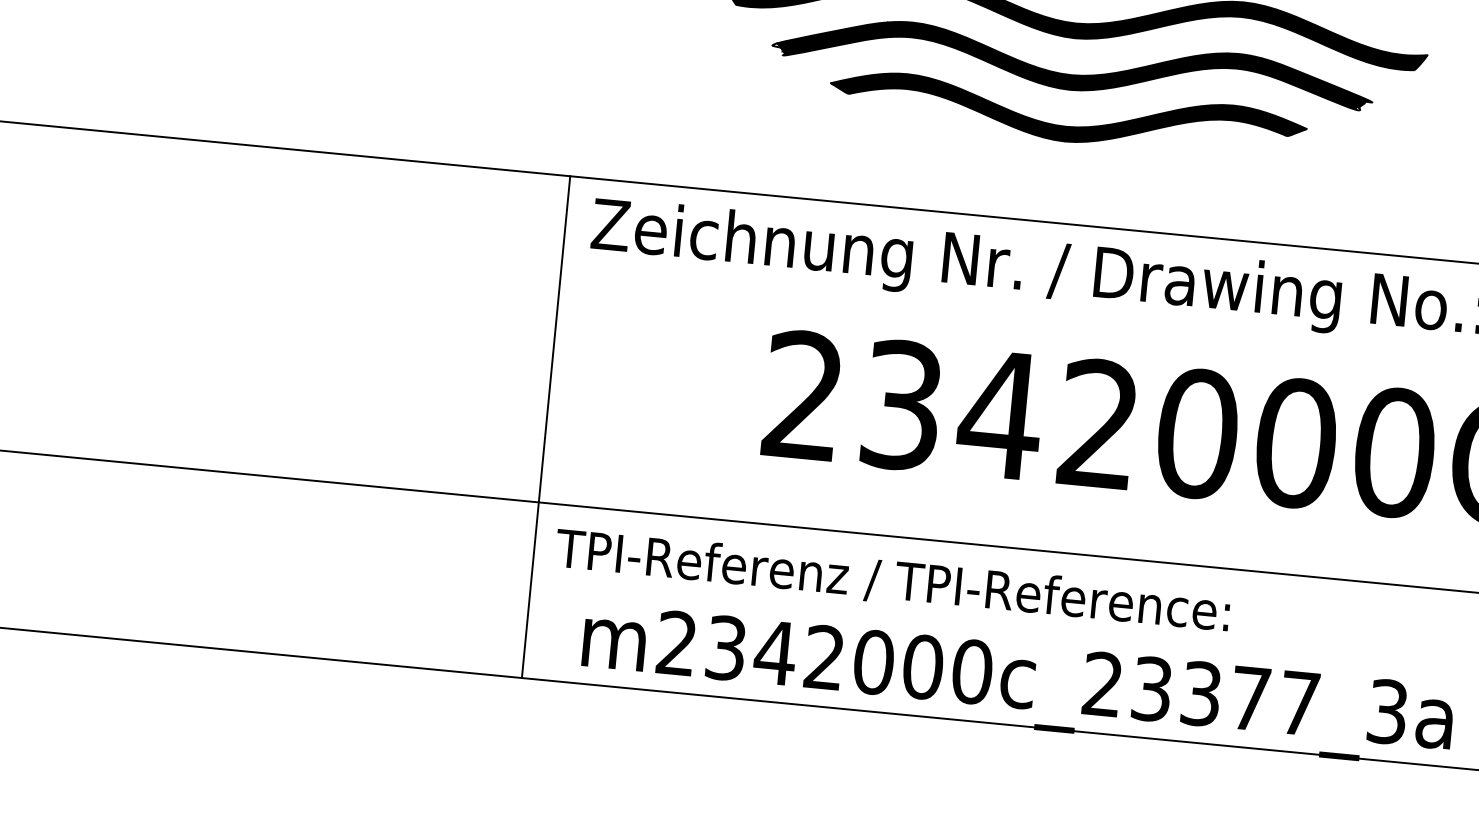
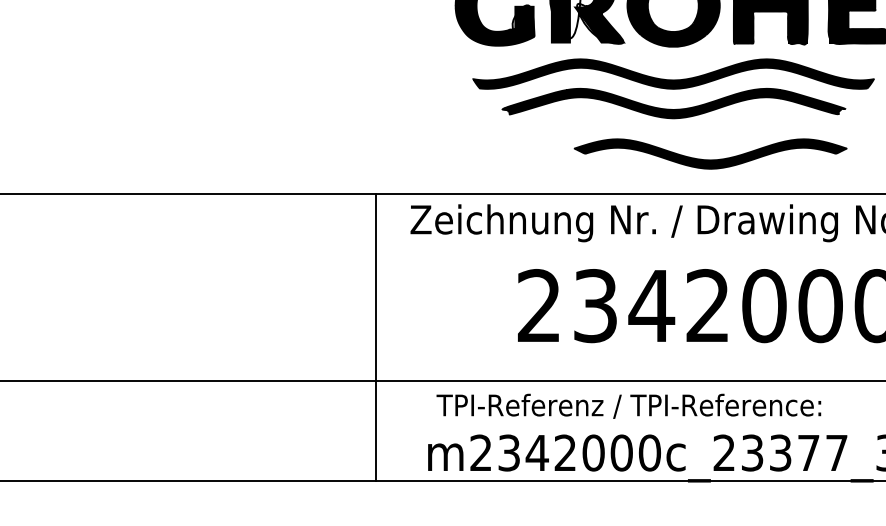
part: (1067, 114) -> (710, 153), moved
line: (546, 426) -> (376, 337), moved
text: (892, 580) -> (628, 405), moved

